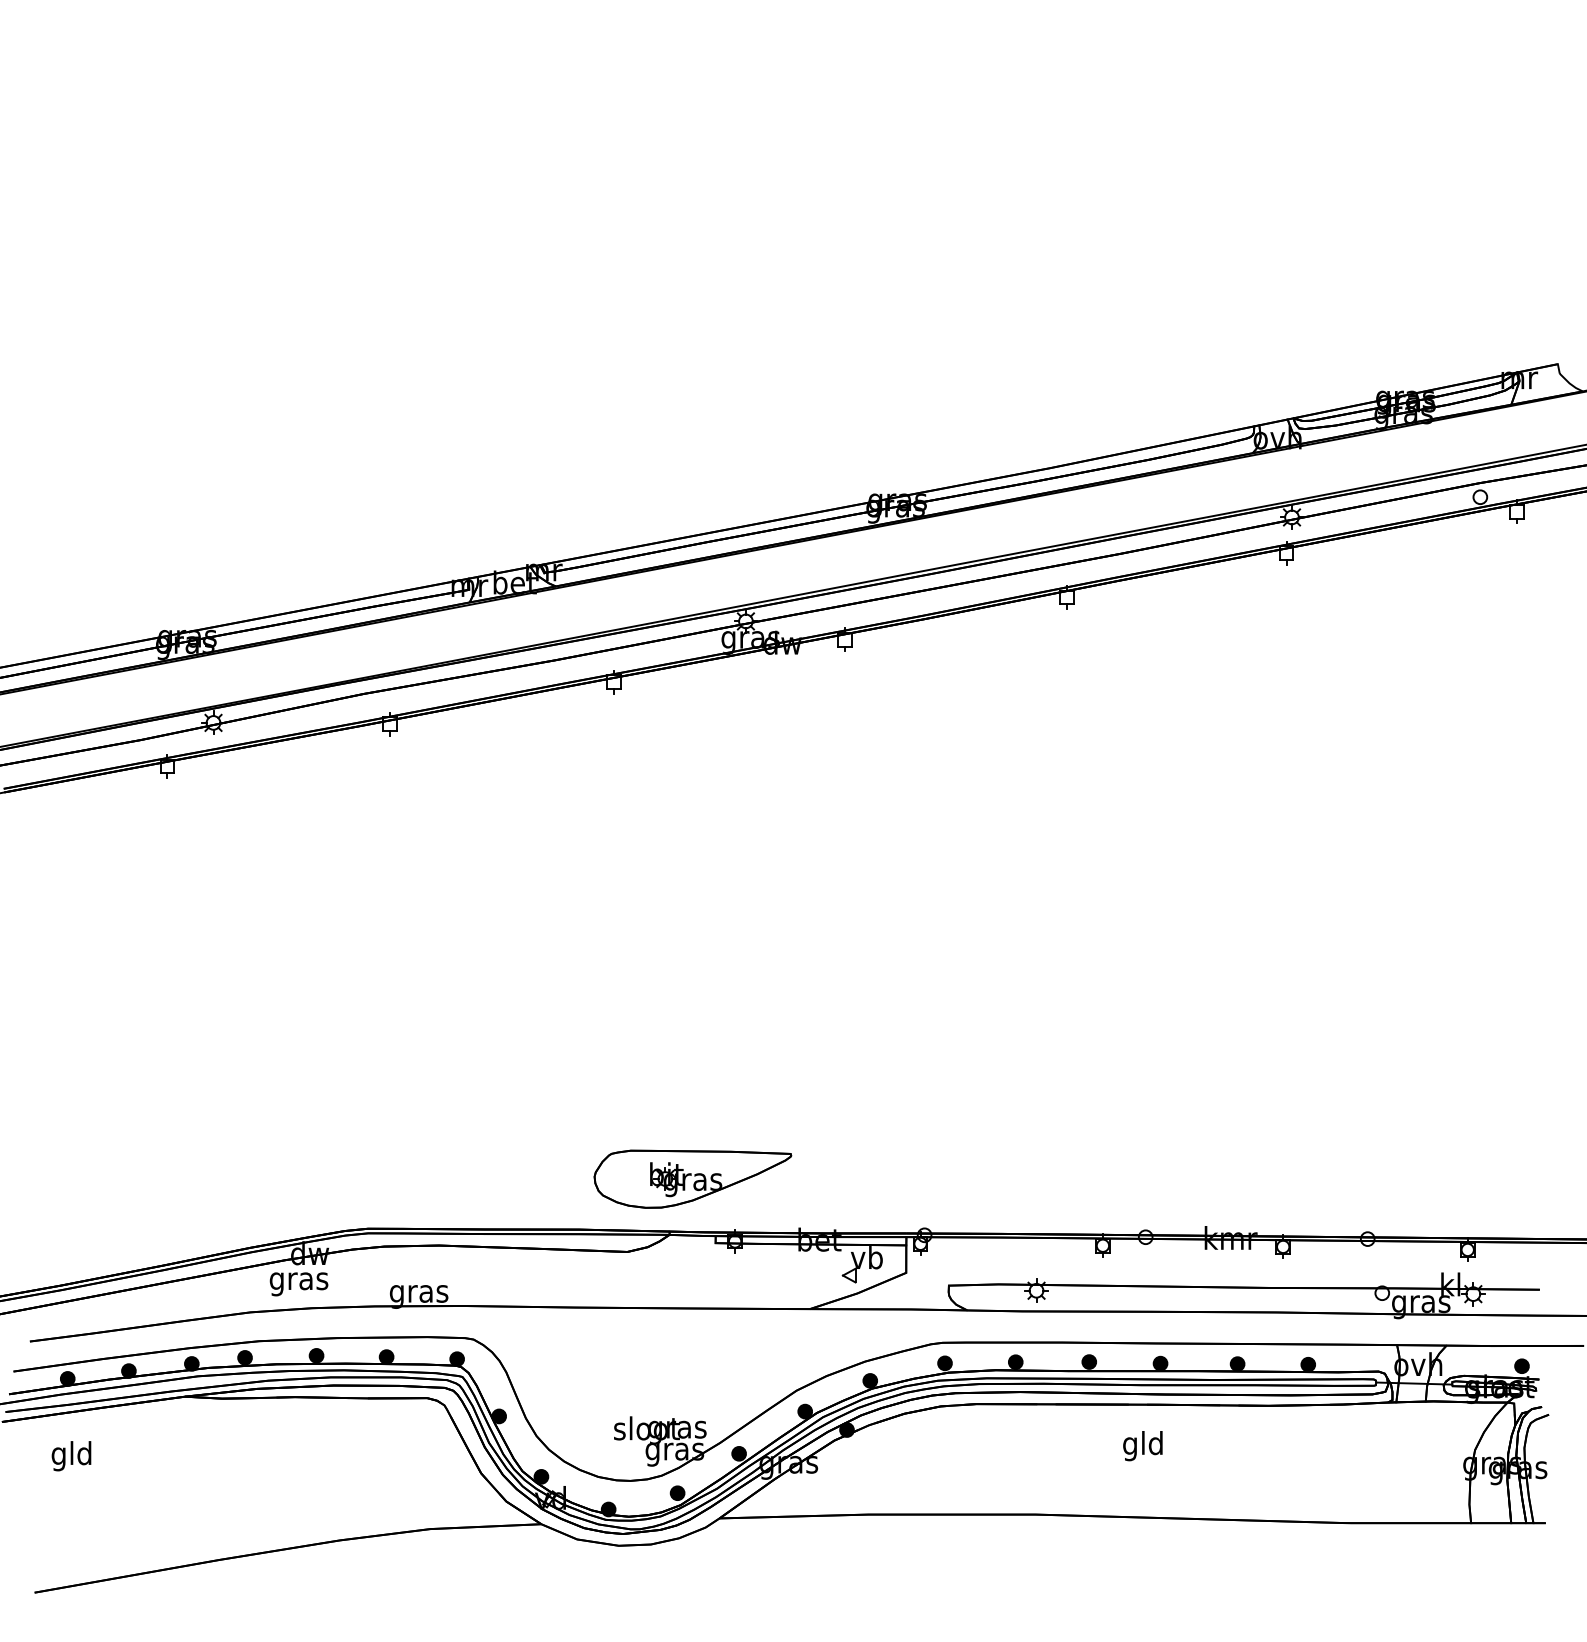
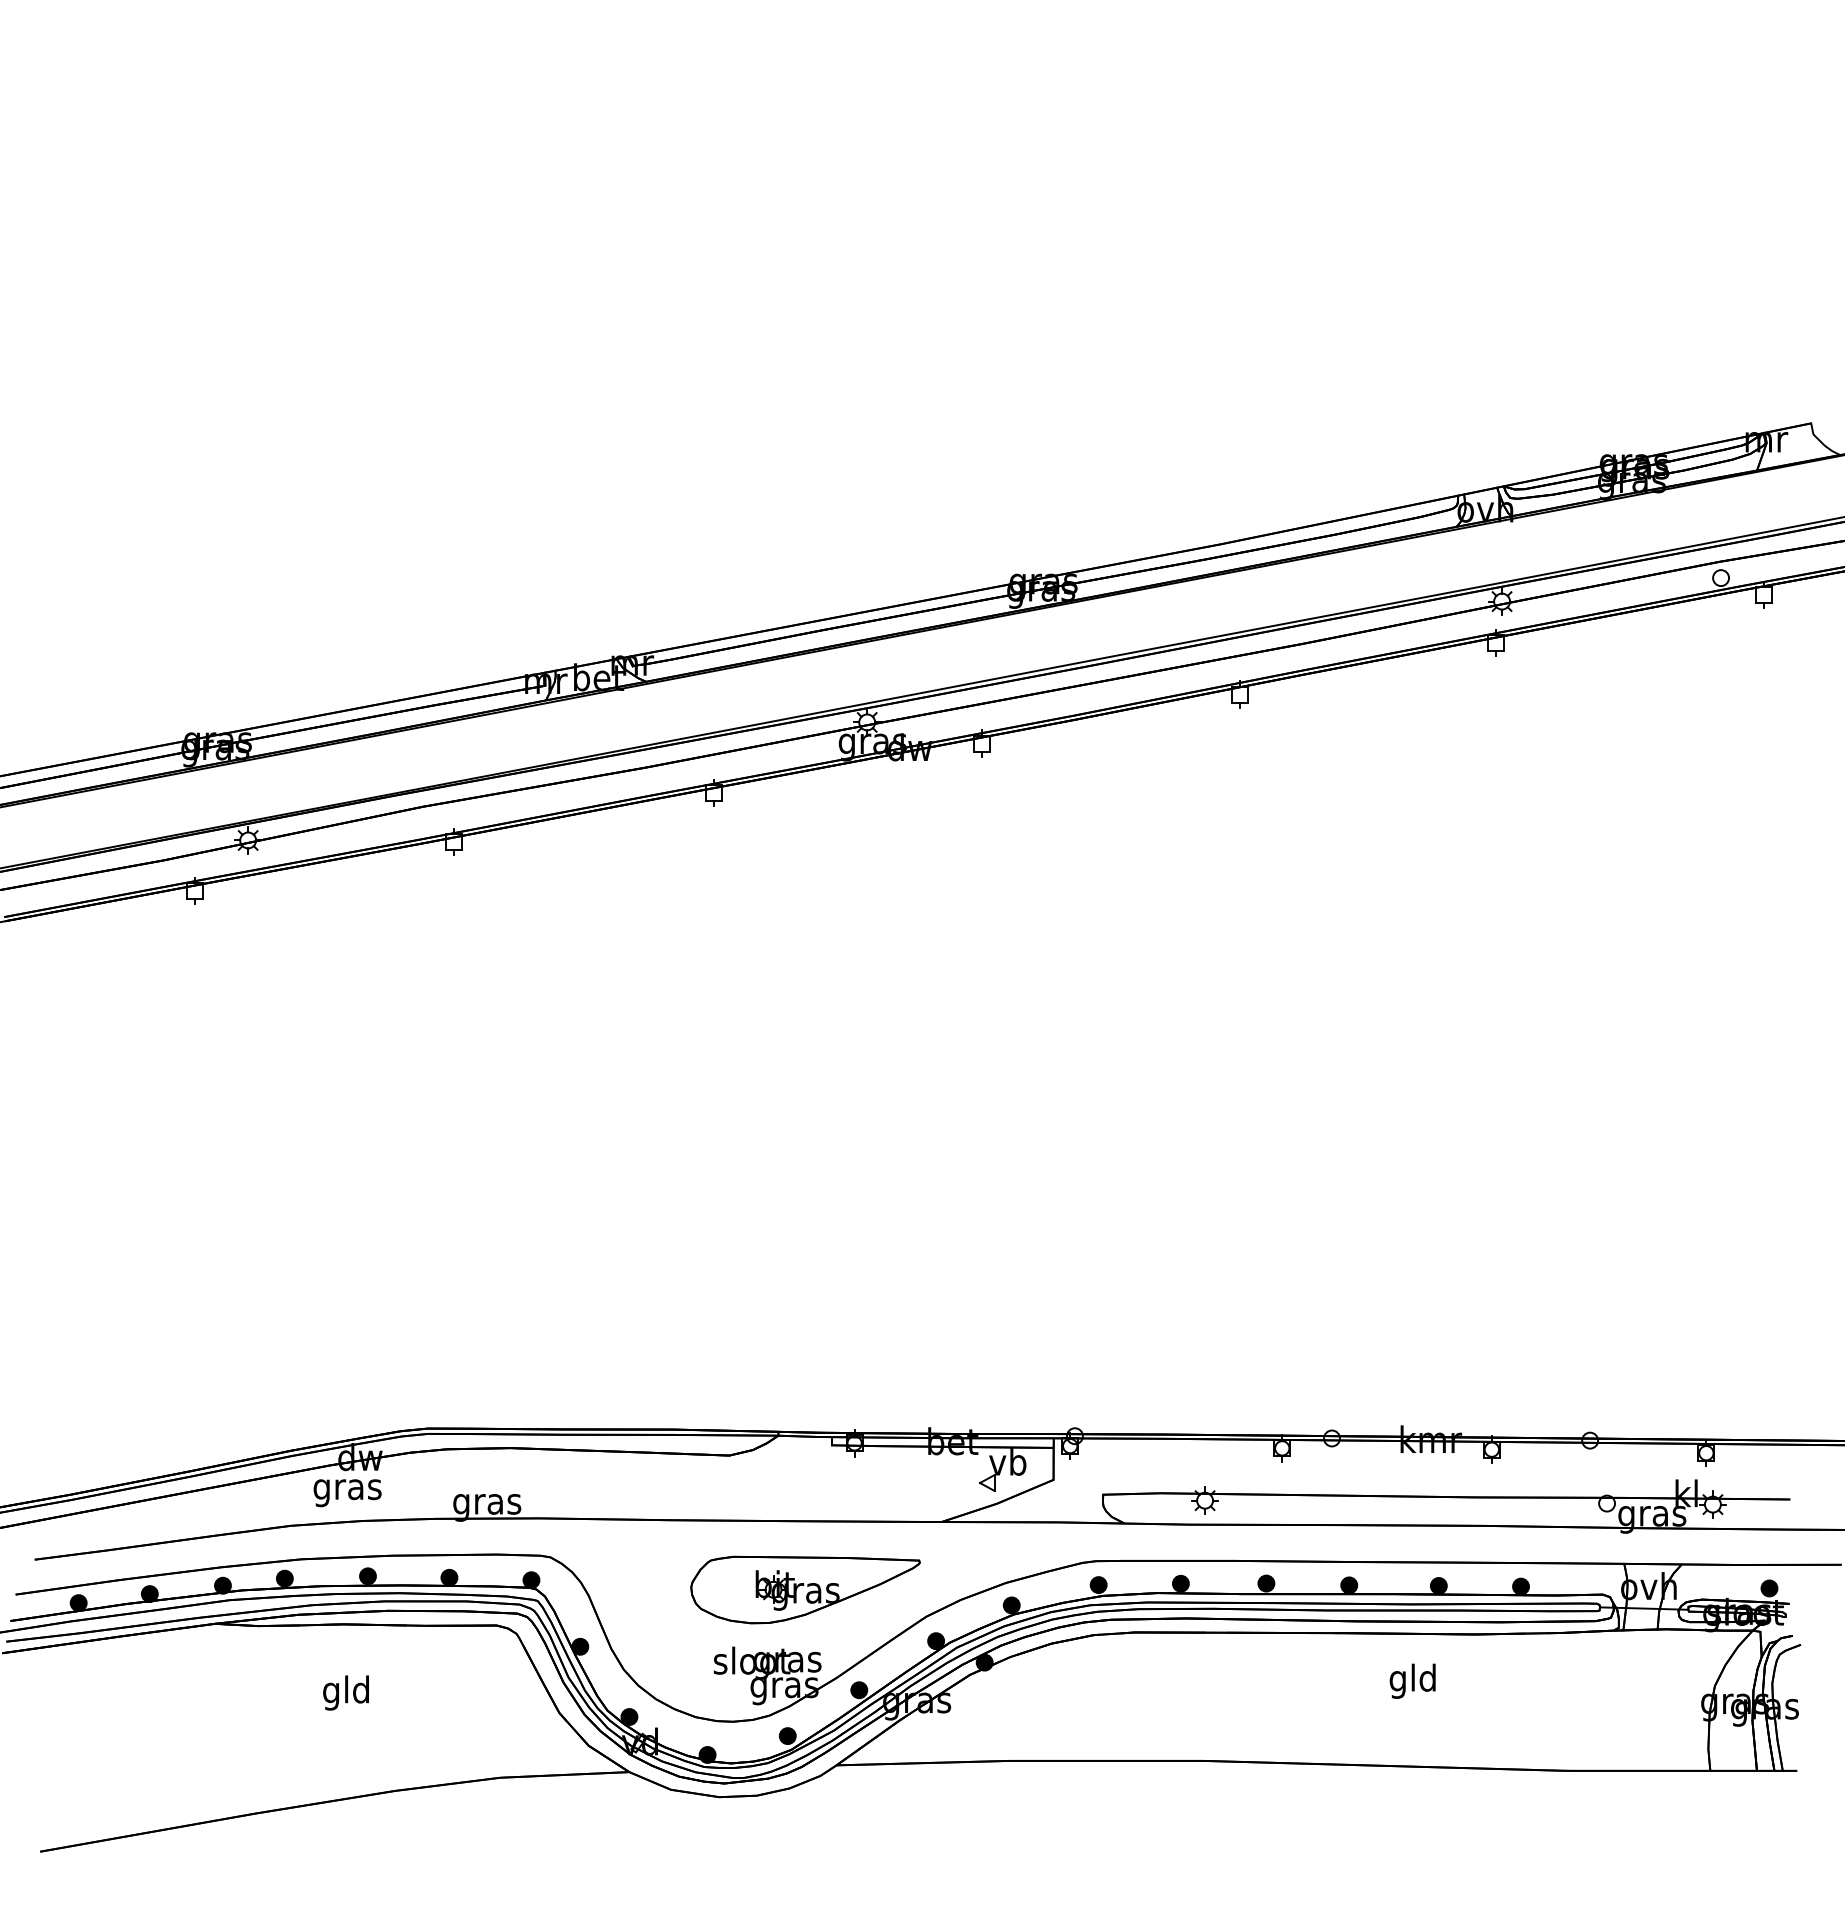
part: (692, 1178) -> (805, 1589), moved
text: (1142, 1445) -> (1412, 1680), moved
text: (71, 1455) -> (345, 1692), moved

